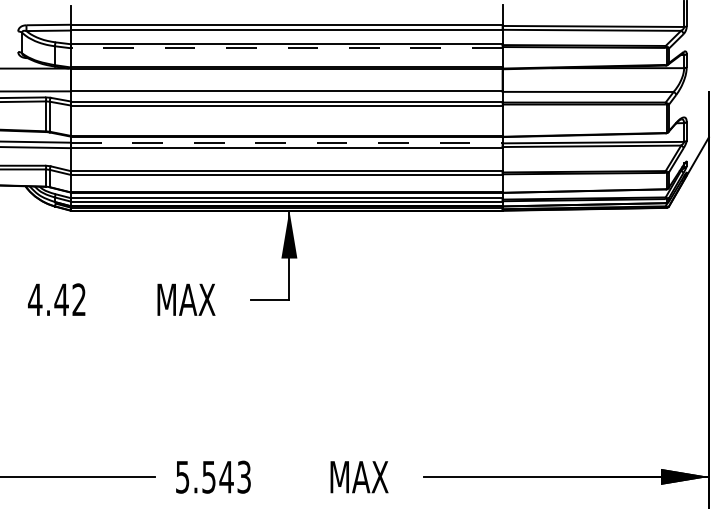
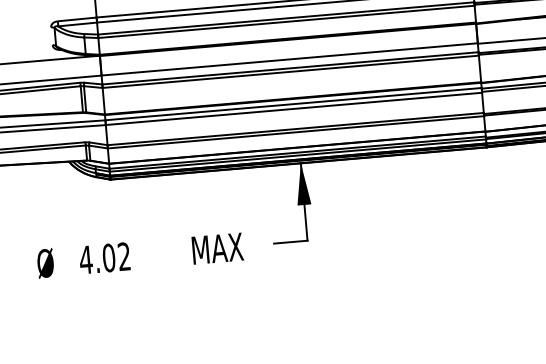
line: (286, 48) -> (286, 22), dashed -> solid
line: (286, 142) -> (293, 104), dashed -> solid
text: (61, 299) -> (108, 257), 4.42 -> 4.02

